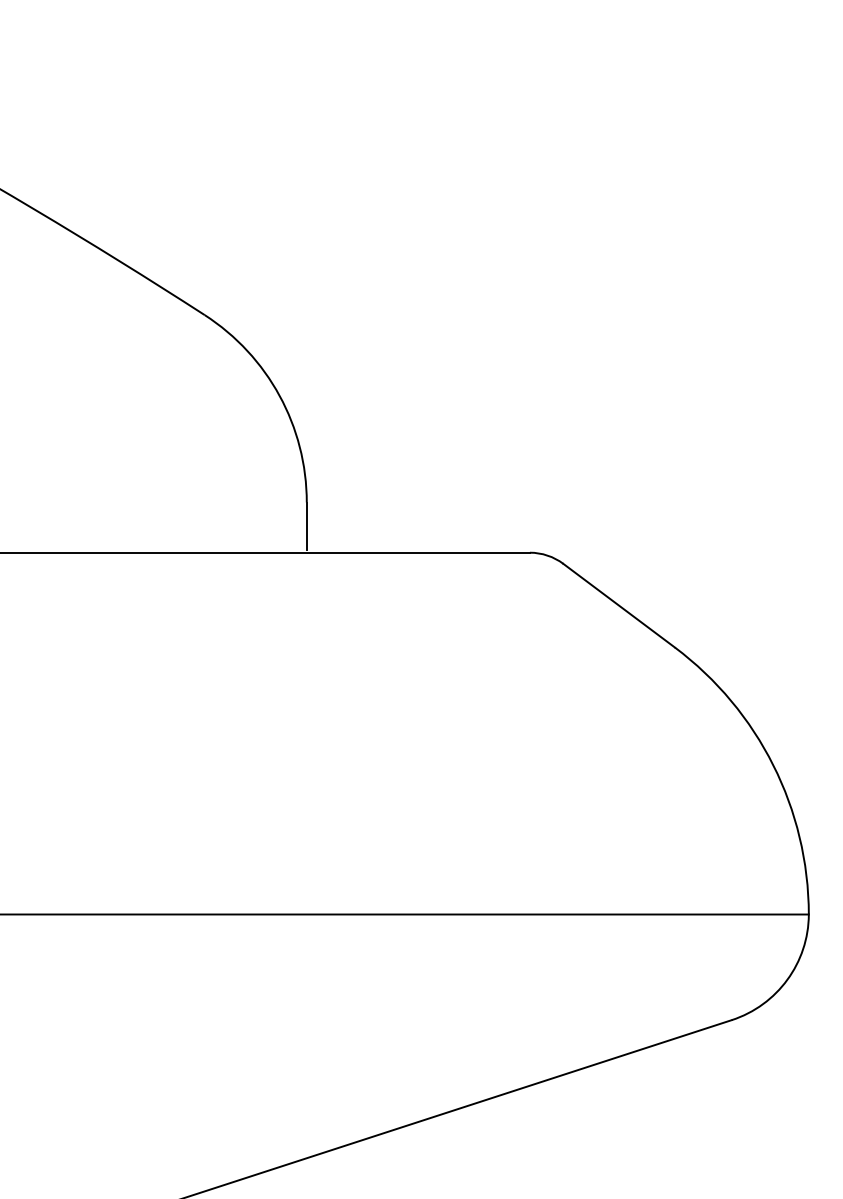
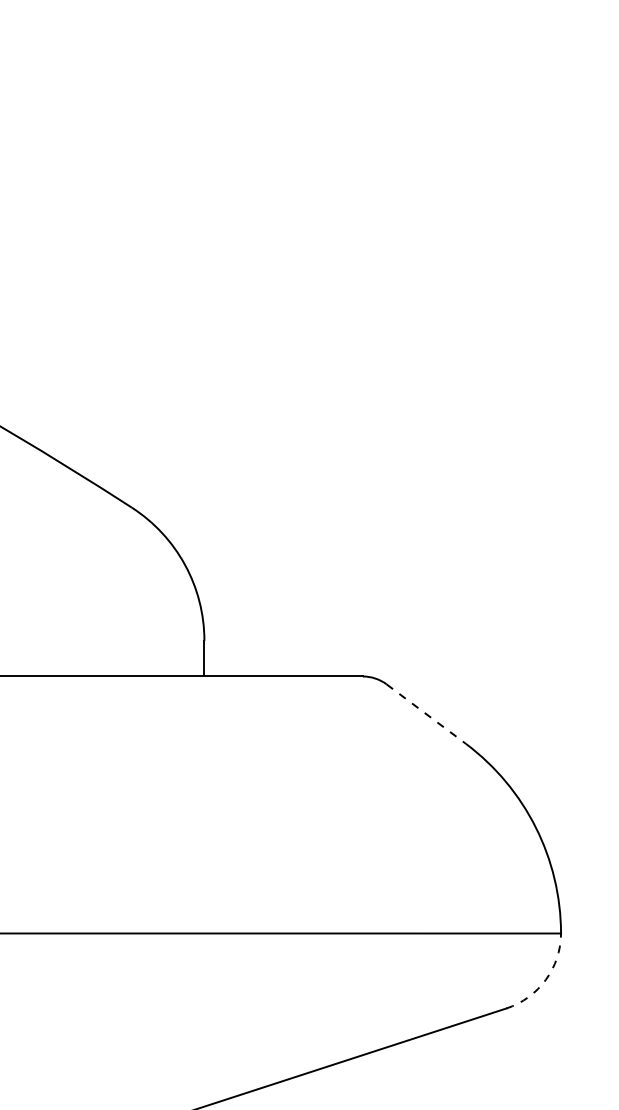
line: (619, 606) -> (426, 714), solid -> dashed
arc: (786, 979) -> (545, 979), solid -> dashed

